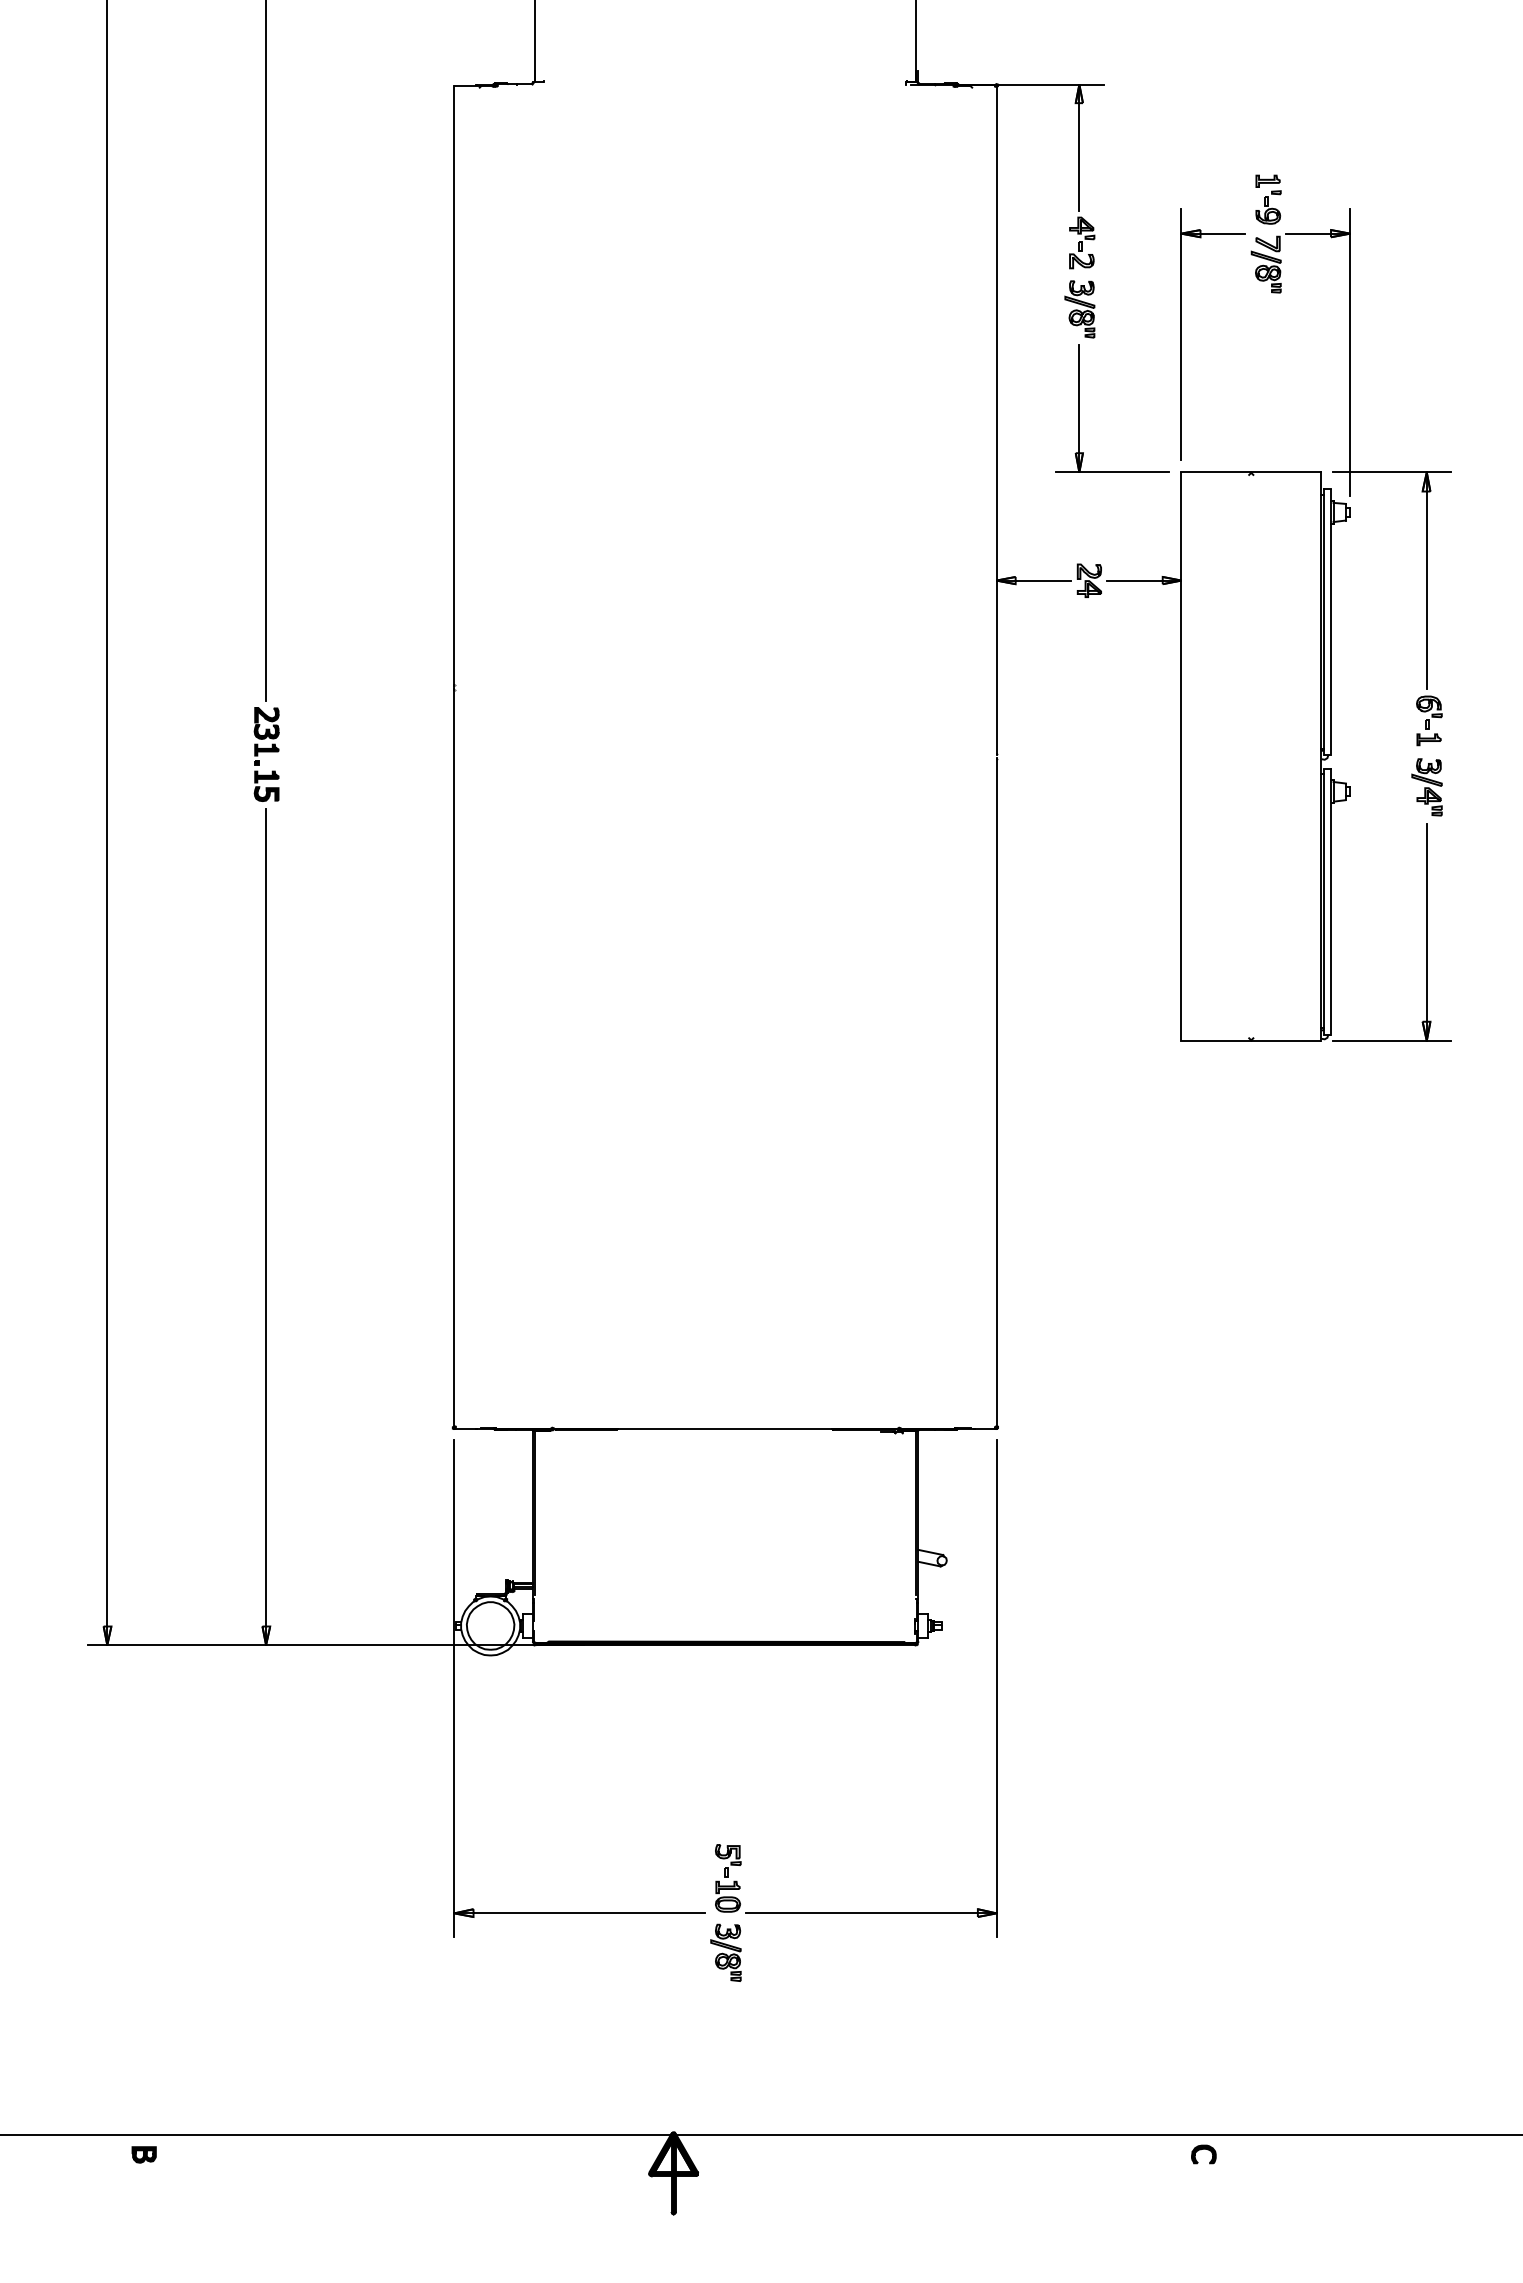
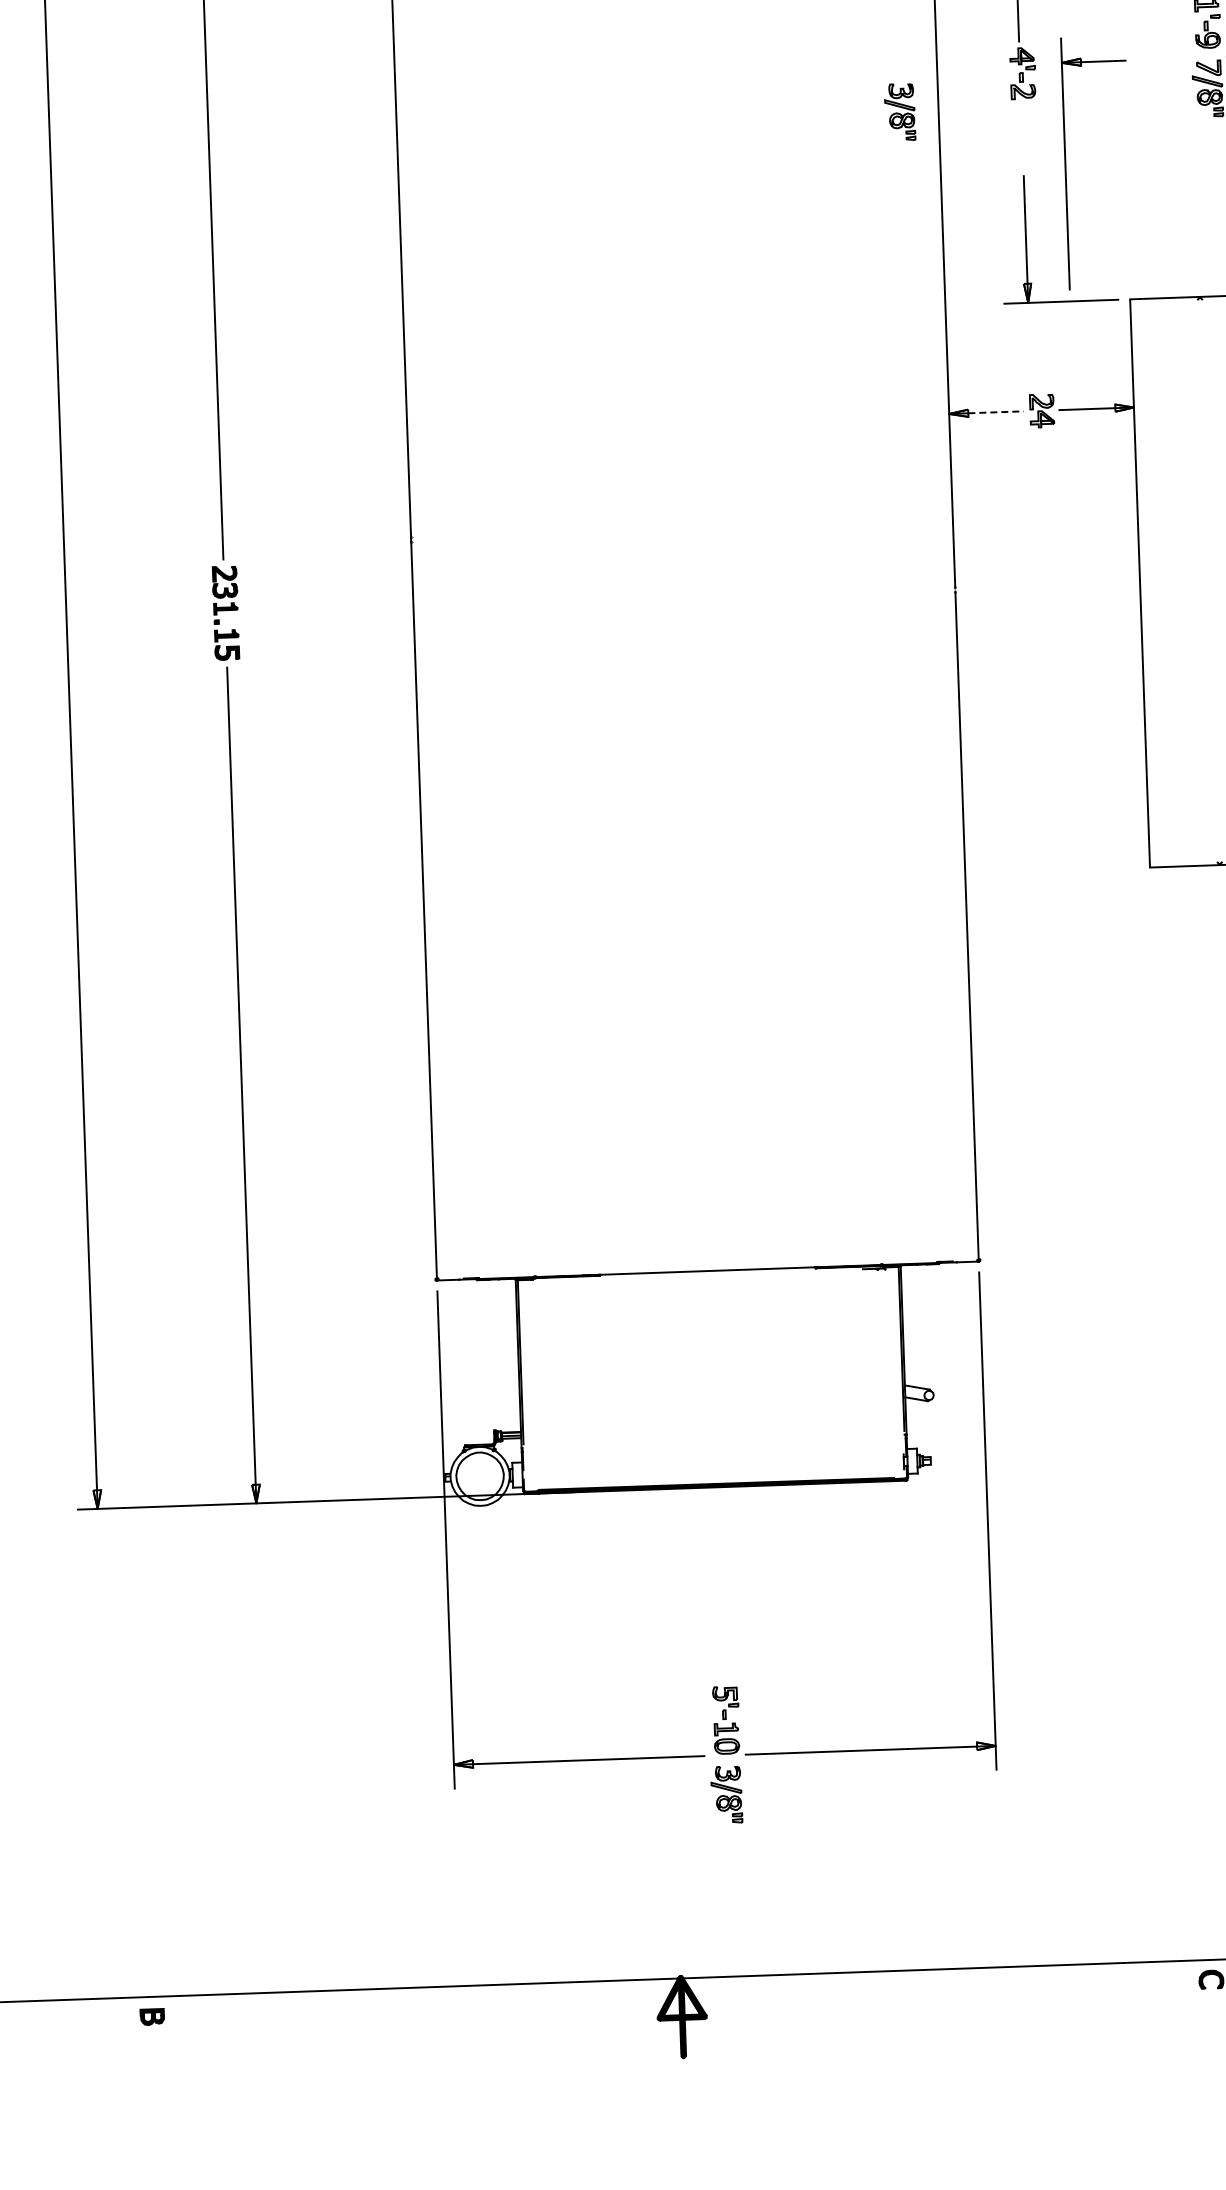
part: (1079, 309) -> (899, 112), moved
part: (1181, 334) -> (1065, 163), moved
line: (1043, 580) -> (996, 412), solid -> dashed

